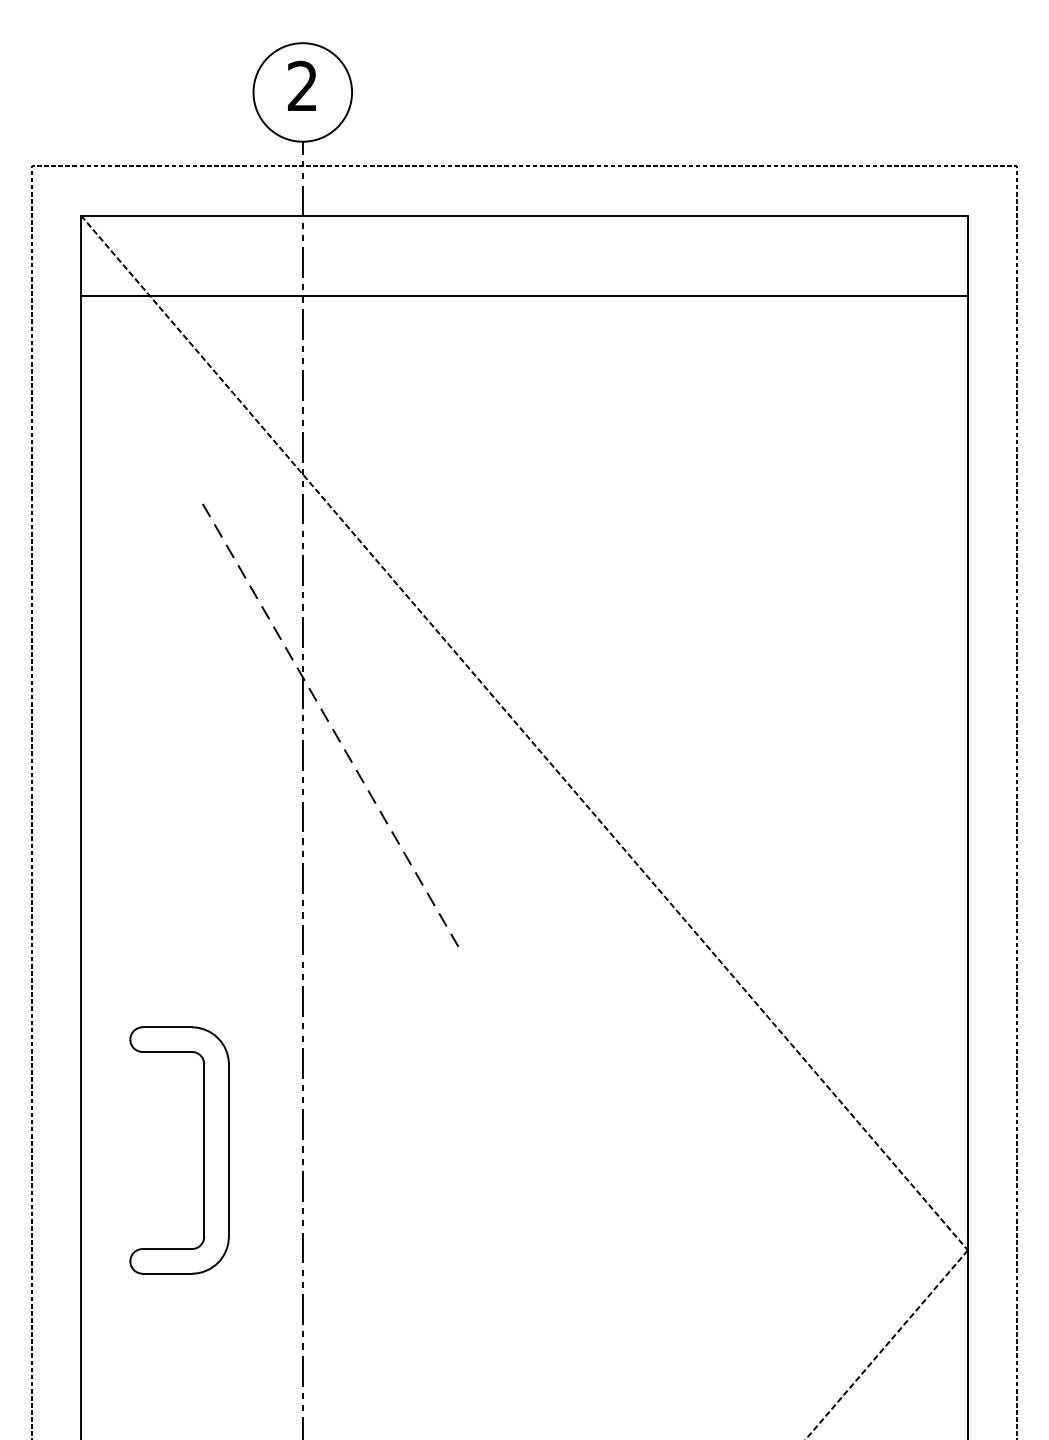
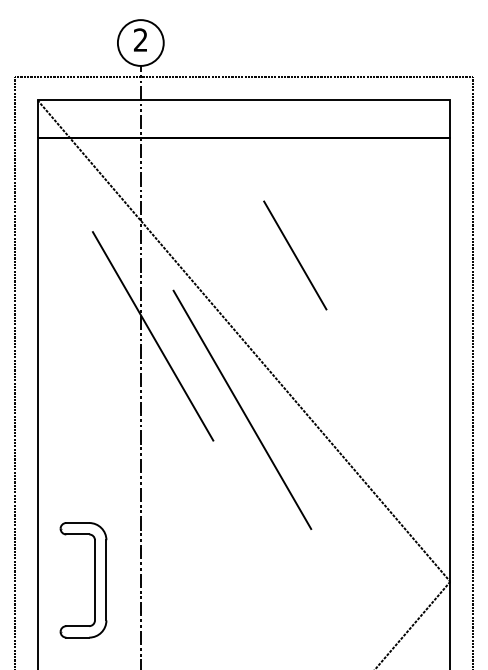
line: (635, 549) -> (295, 255), added
line: (327, 721) -> (152, 335), dashed -> solid
line: (521, 880) -> (242, 409), added
part: (203, 1150) -> (94, 580), moved

